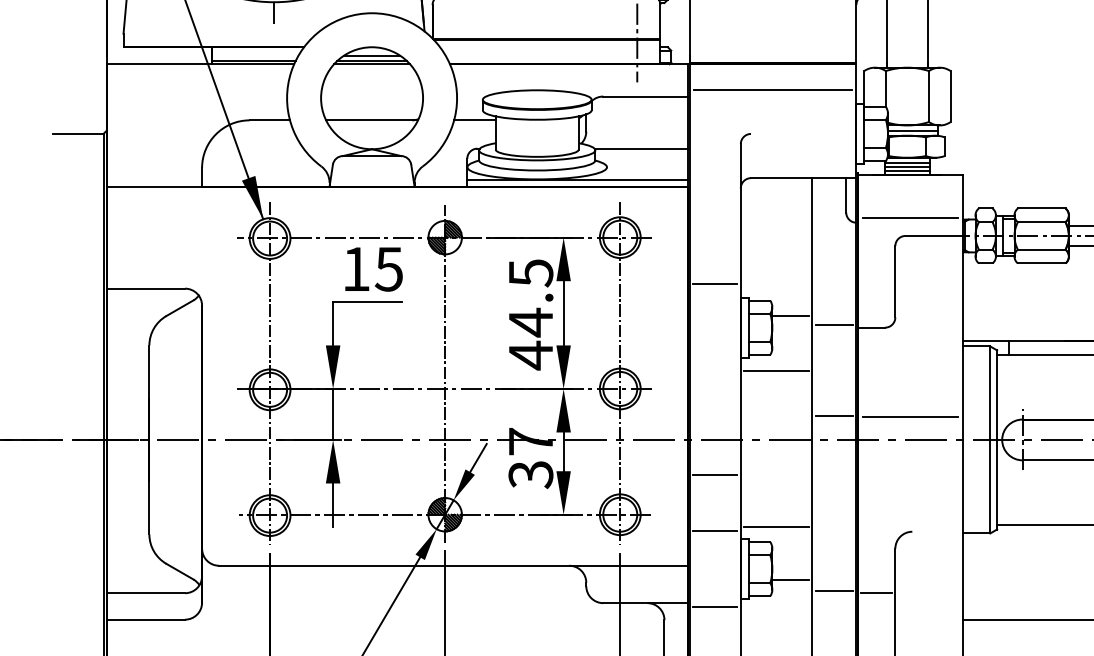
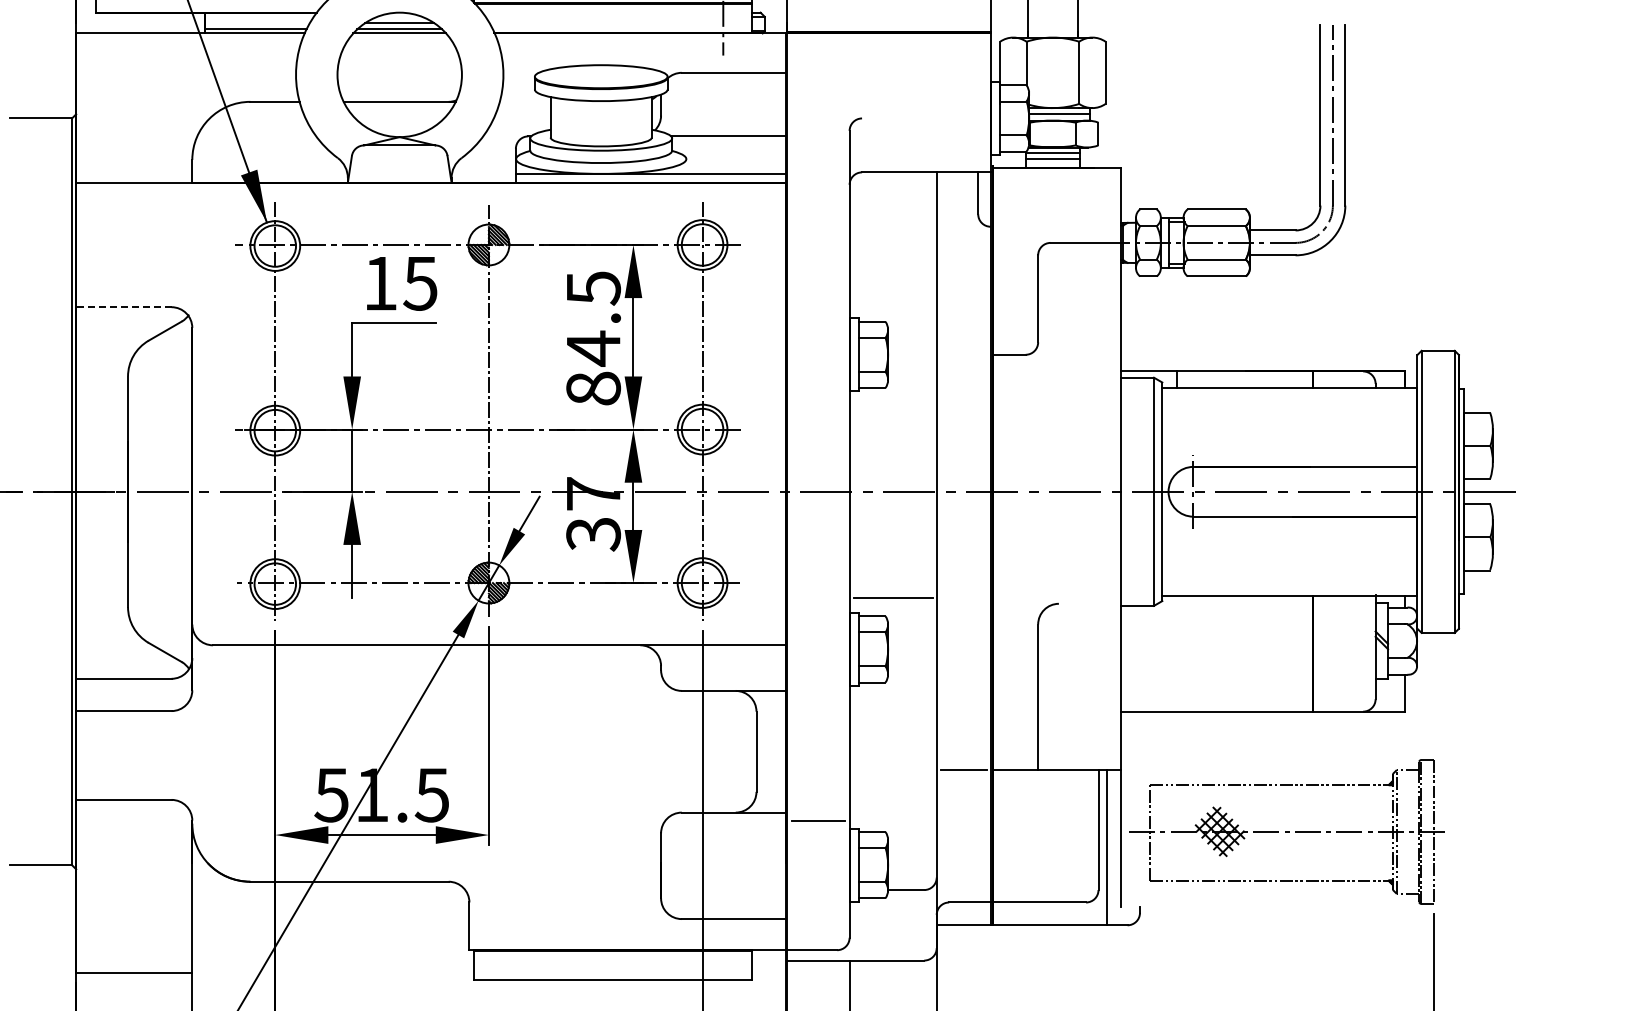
line: (772, 90) -> (888, 65), removed
line: (474, 120) -> (524, 101), removed
line: (907, 170) -> (1052, 163), removed
line: (910, 217) -> (1056, 220), removed
line: (715, 283) -> (818, 300), removed
line: (145, 288) -> (123, 307), solid -> dashed
line: (790, 315) -> (910, 340), removed
line: (834, 324) -> (963, 351), removed
text: (530, 355) -> (593, 388), 44.5 -> 84.5
line: (775, 370) -> (892, 407), removed
line: (834, 416) -> (963, 463), removed
line: (910, 416) -> (1056, 463), removed
line: (715, 474) -> (818, 534), removed
line: (715, 531) -> (818, 603), removed
line: (790, 579) -> (910, 662), removed
line: (834, 591) -> (963, 676), removed
line: (876, 592) -> (1015, 678), removed
line: (715, 606) -> (818, 695), removed

